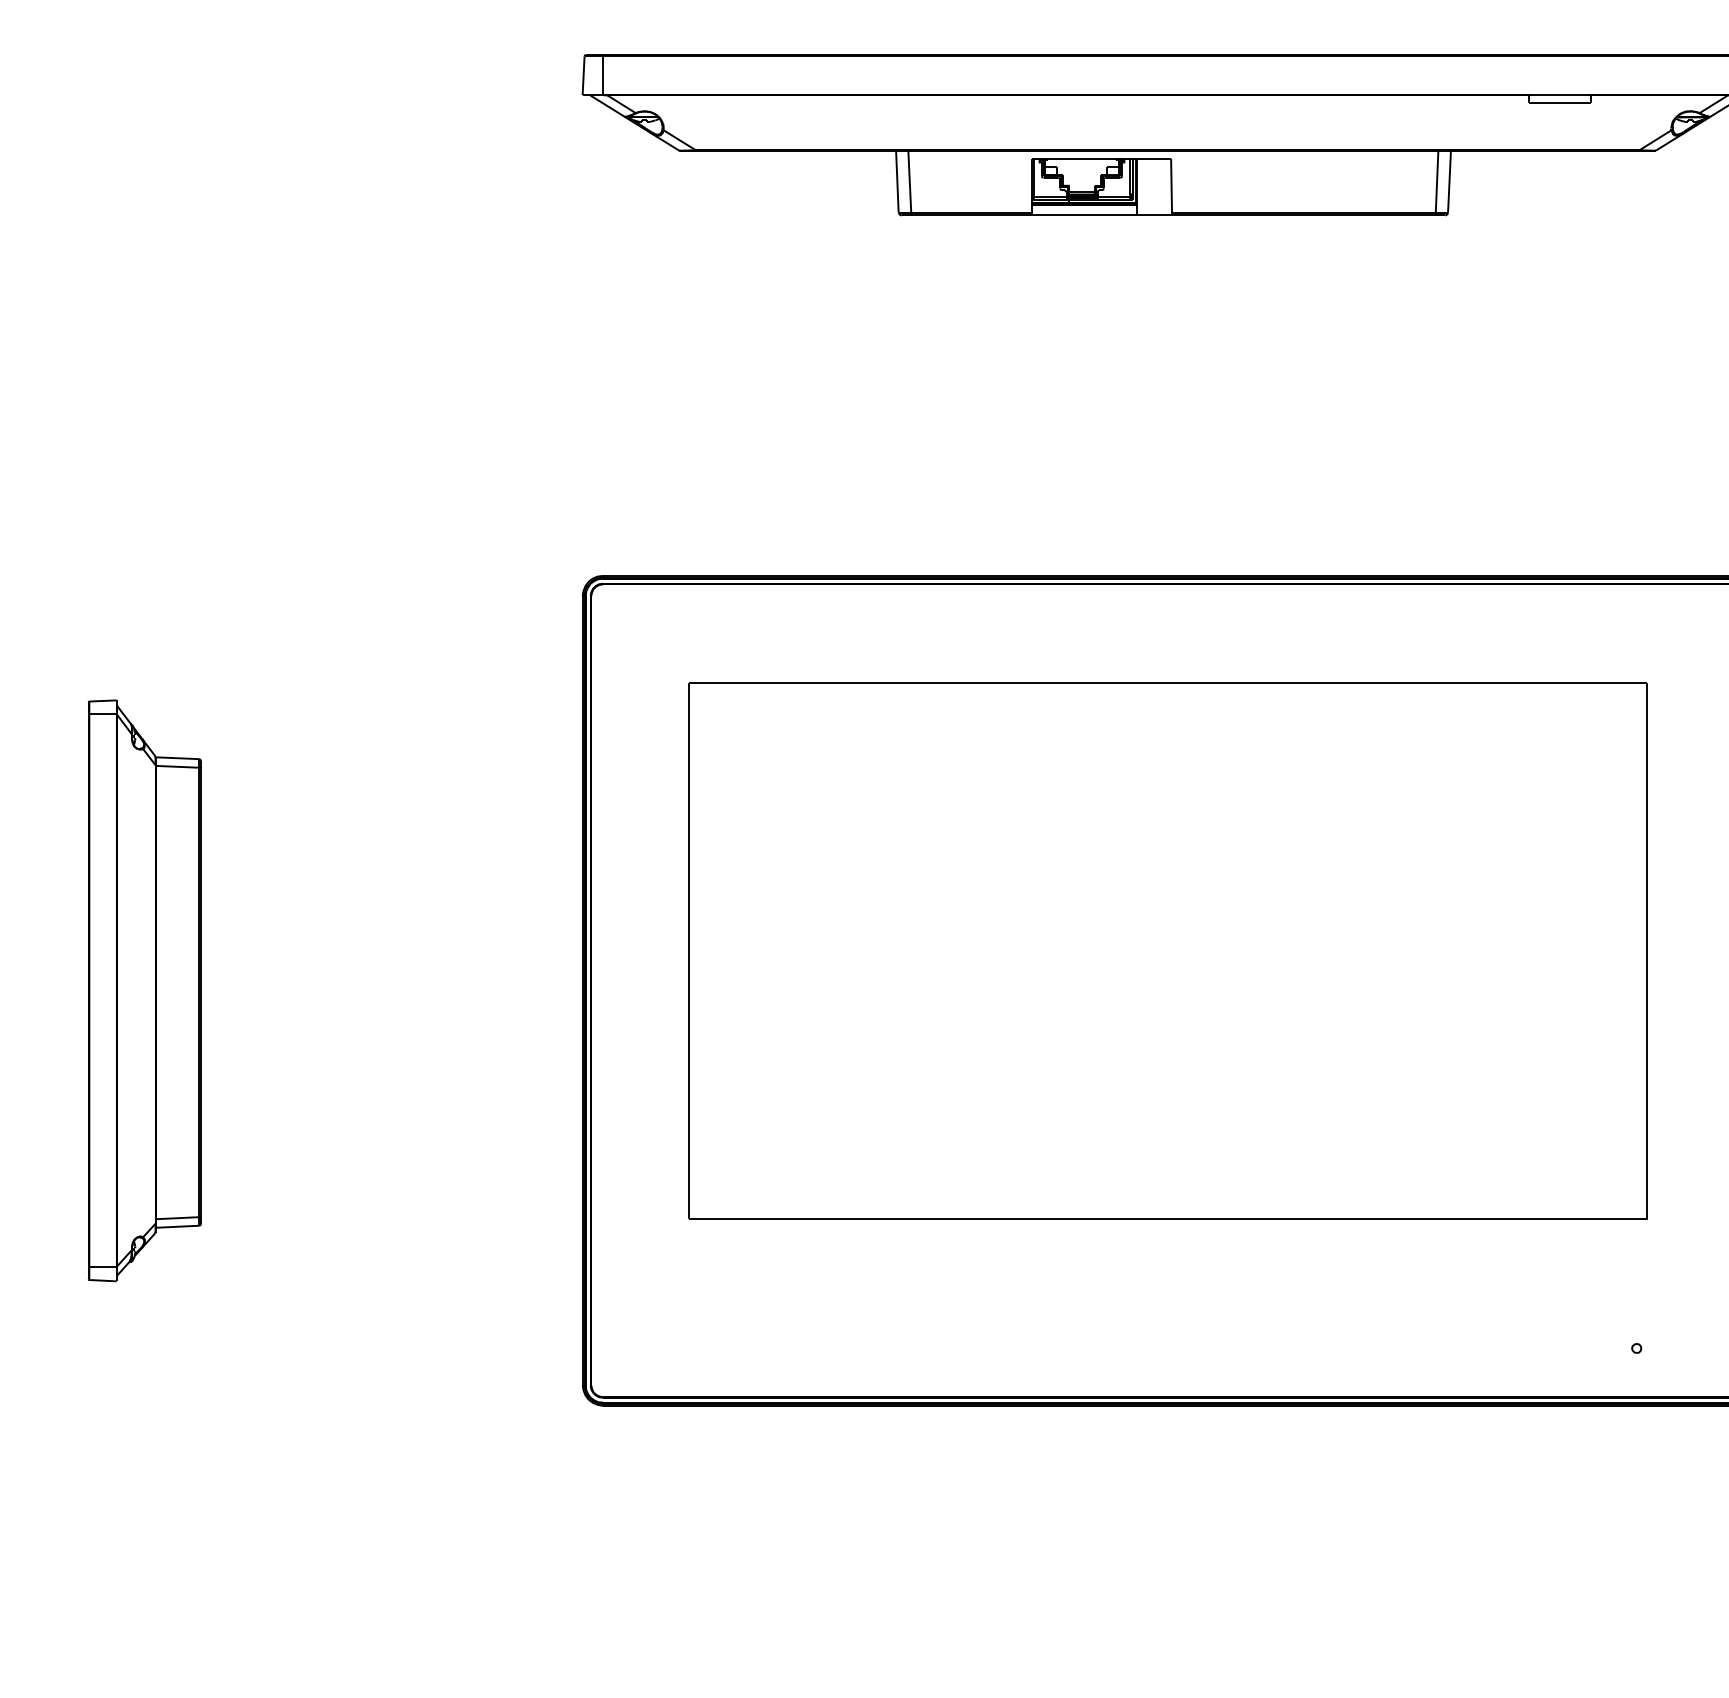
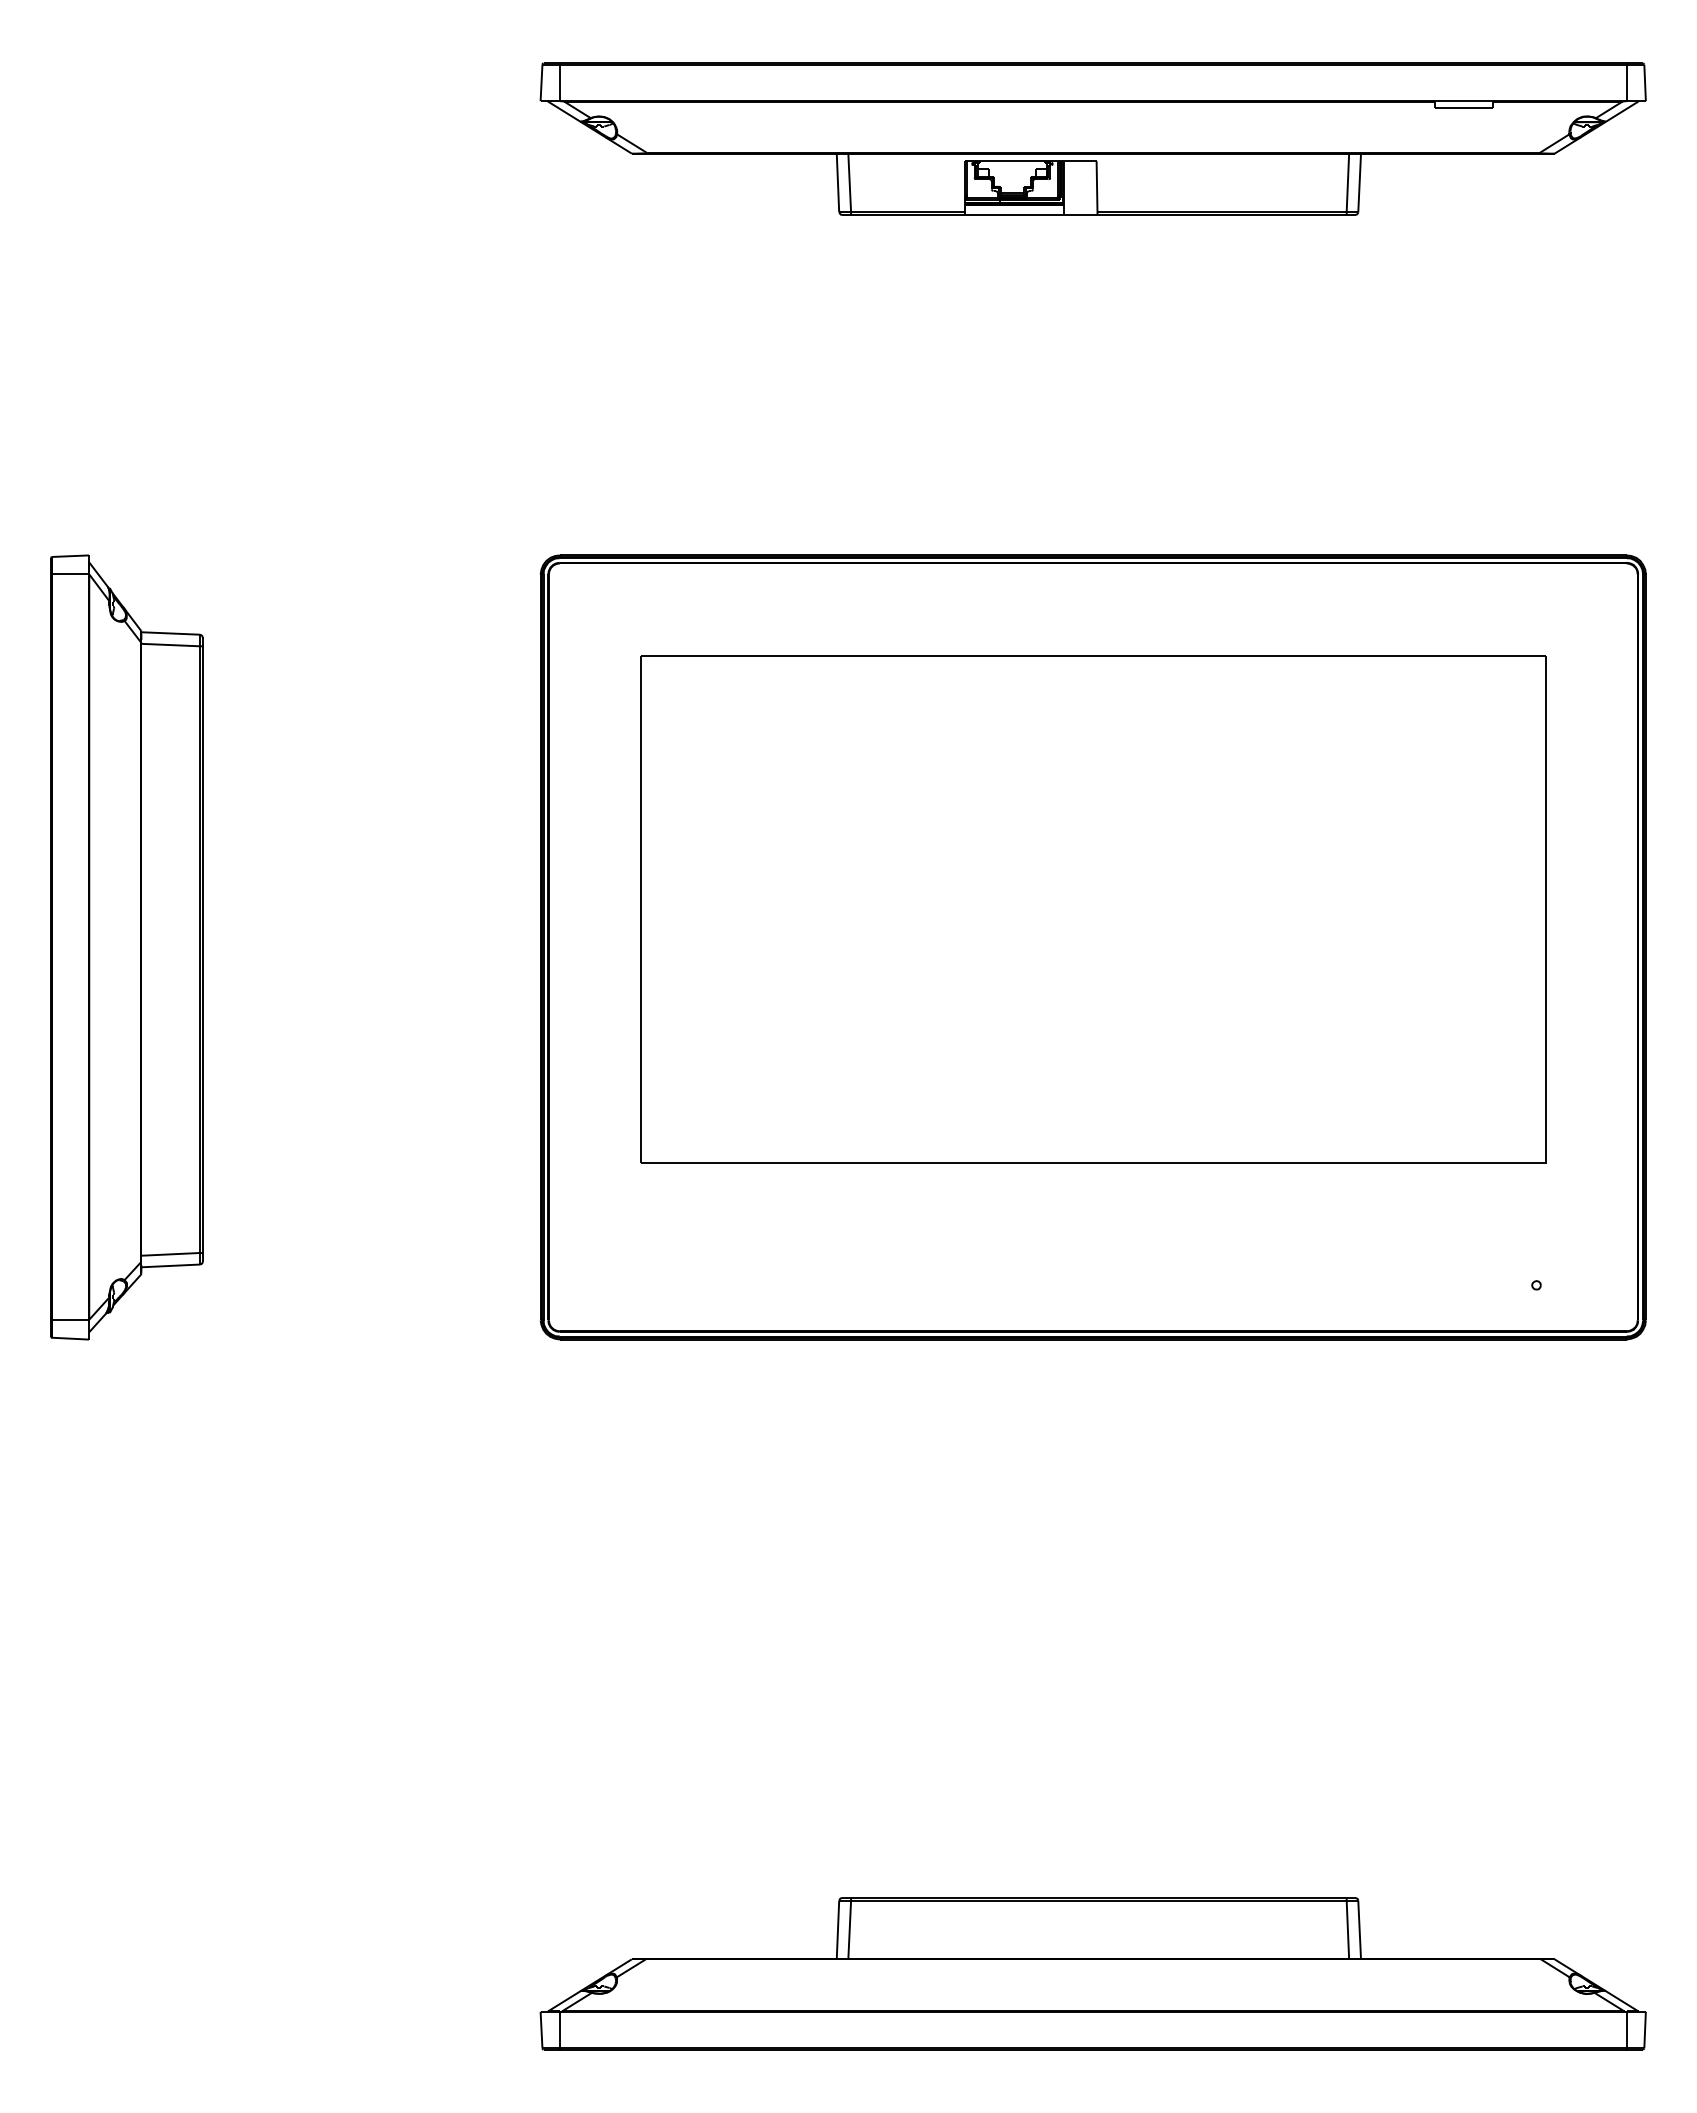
part: (144, 990) -> (126, 947), size x1.43

